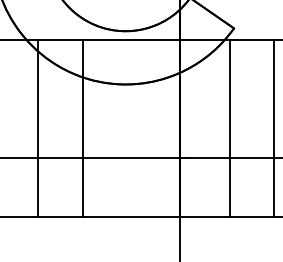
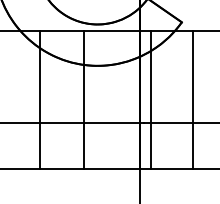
line: (38, 128) -> (40, 100), moved
line: (82, 128) -> (84, 100), moved
line: (229, 128) -> (151, 100), moved
line: (273, 128) -> (193, 100), moved

